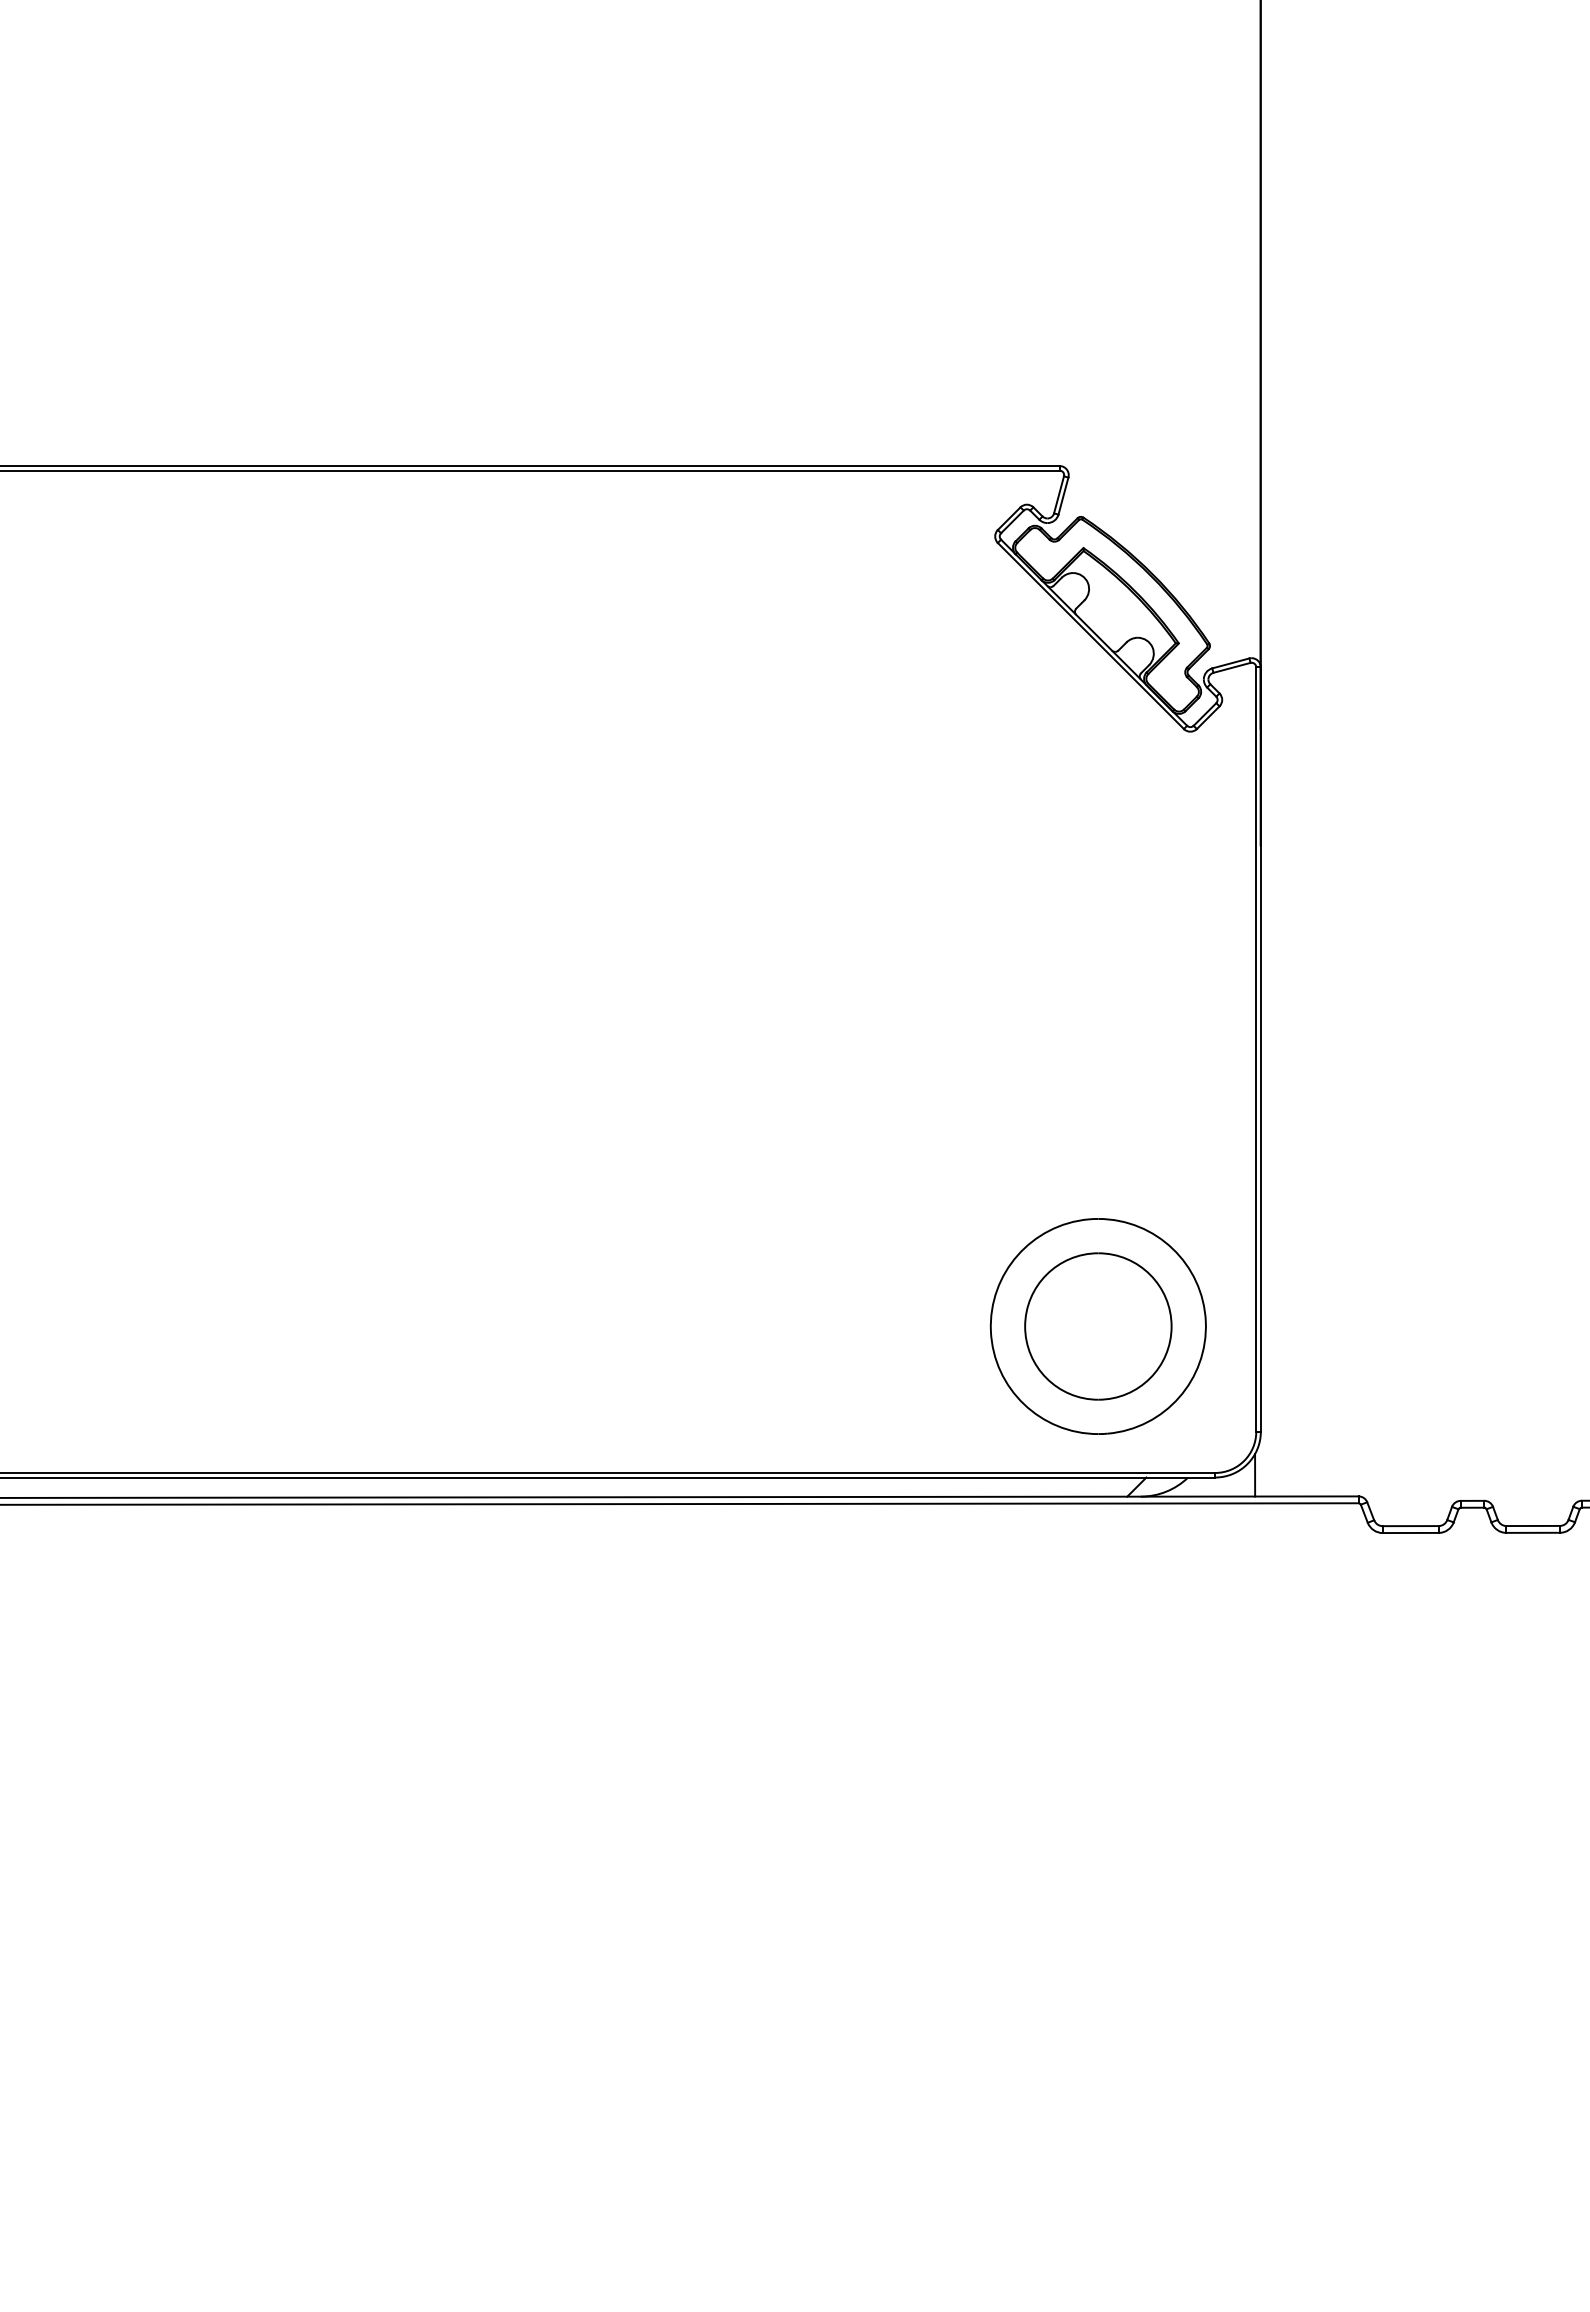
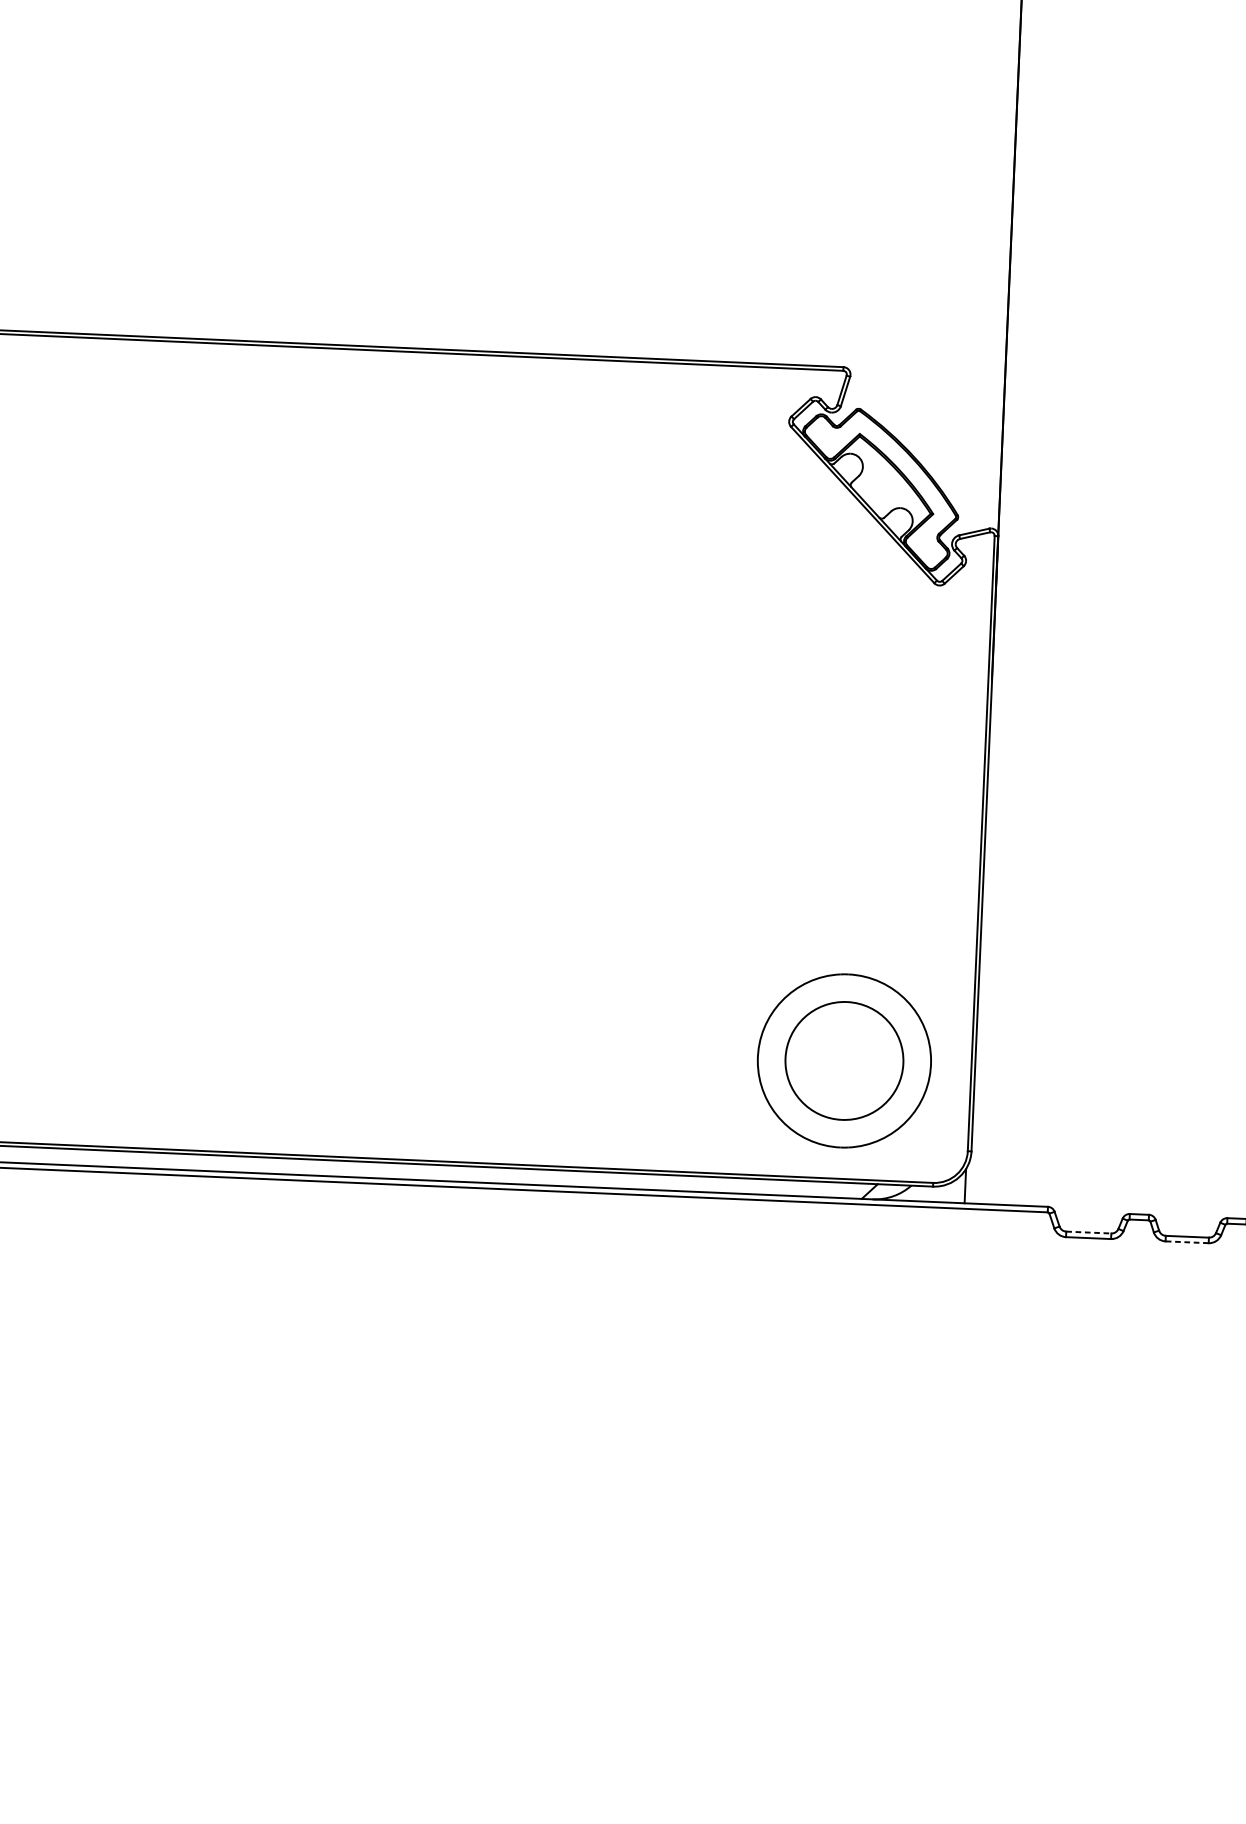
line: (1410, 1526) -> (1088, 1232), solid -> dashed
line: (1533, 1532) -> (1187, 1242), solid -> dashed

